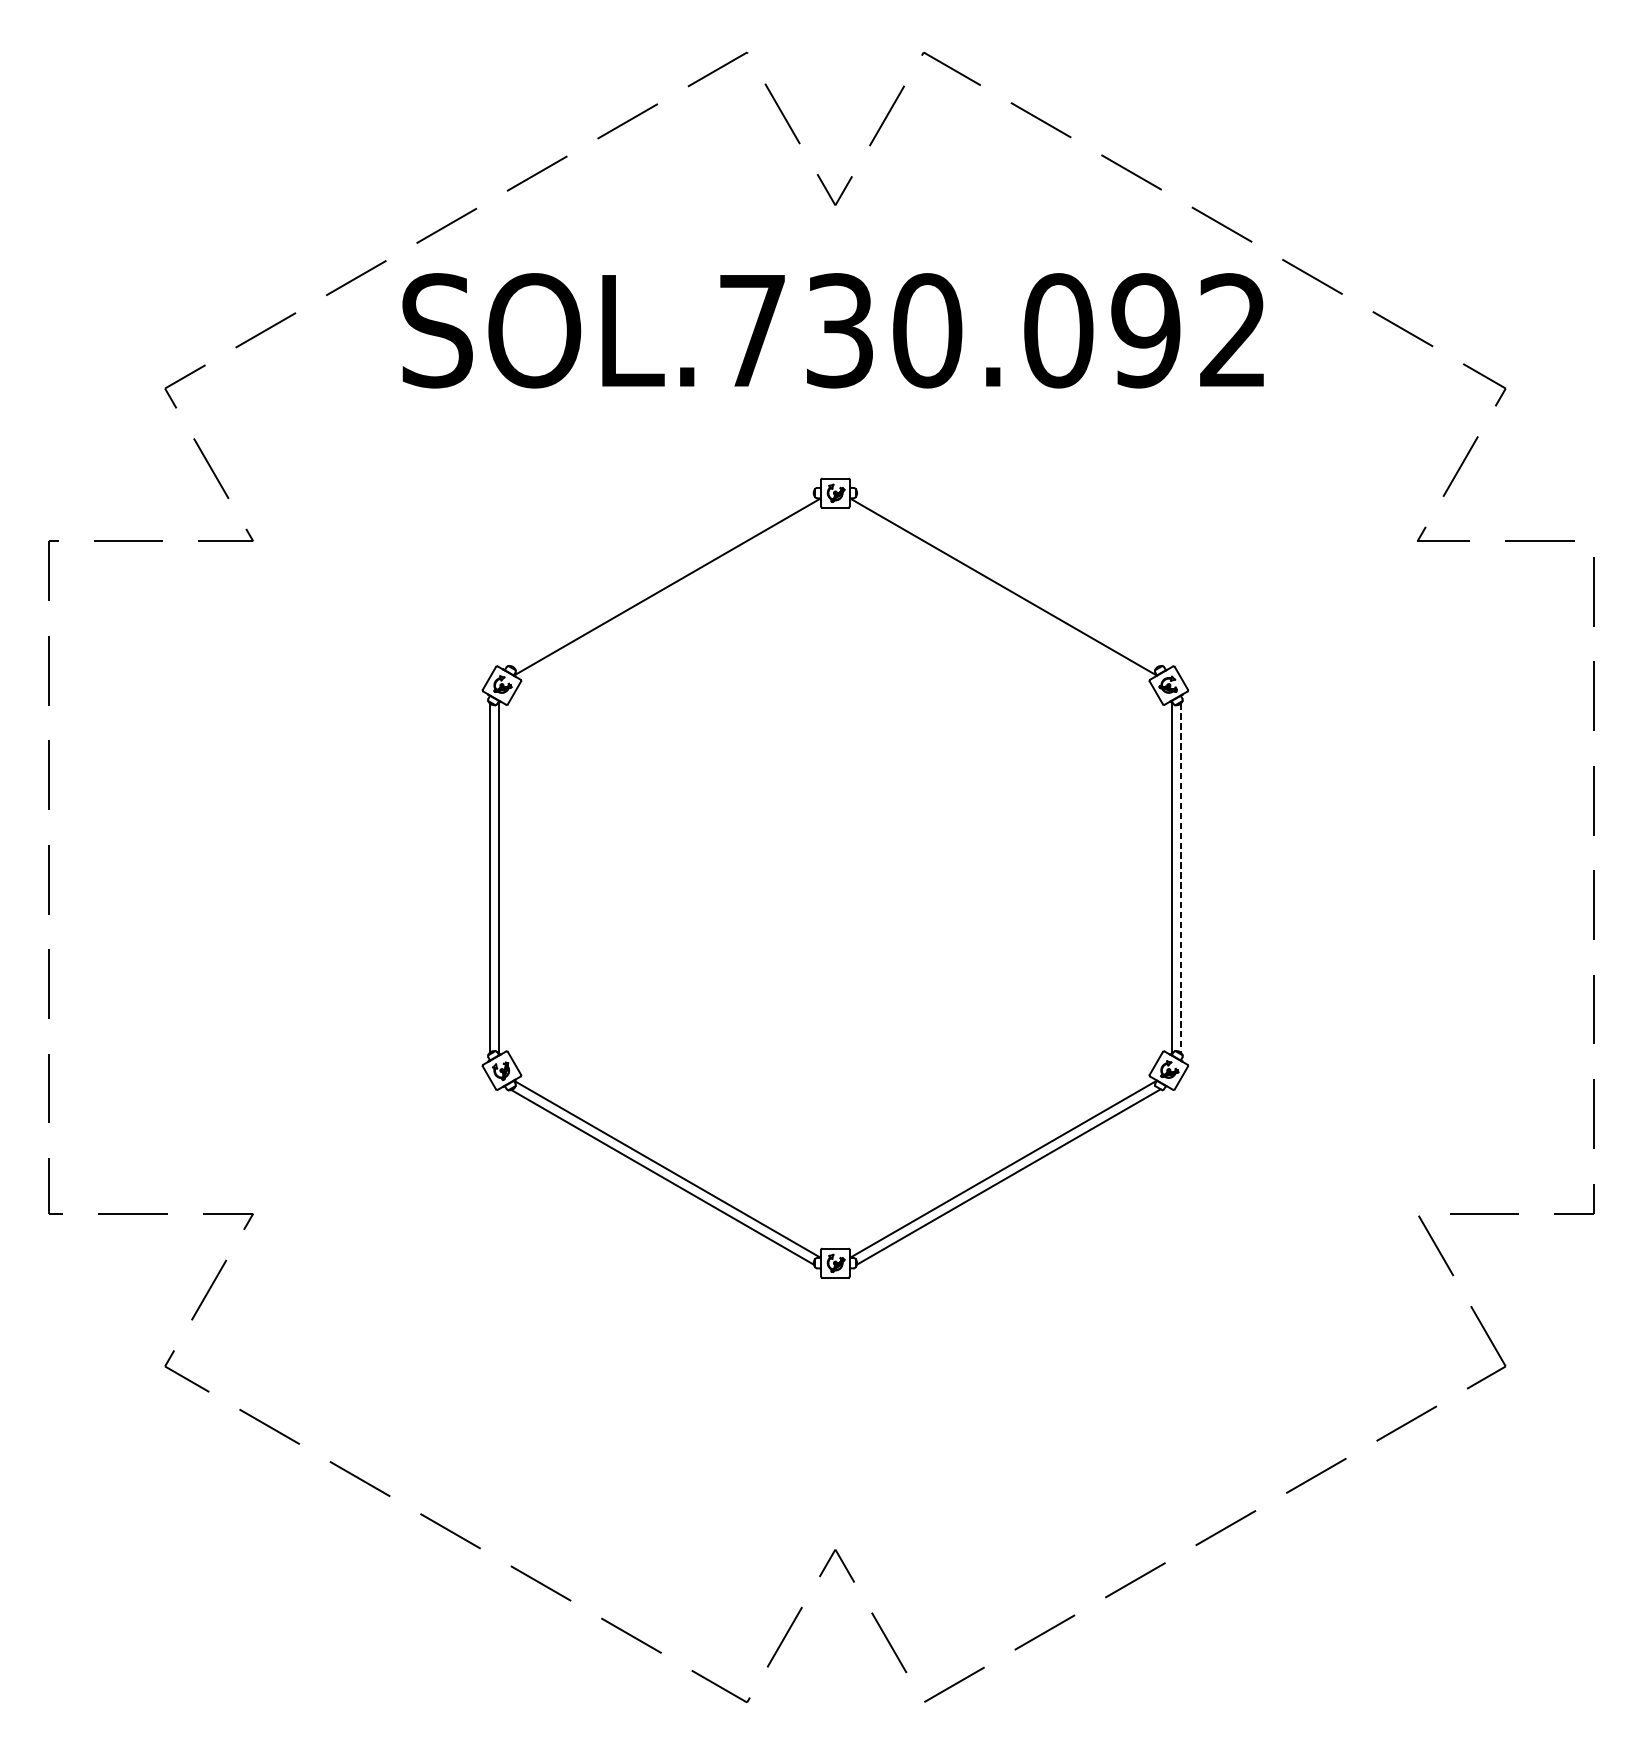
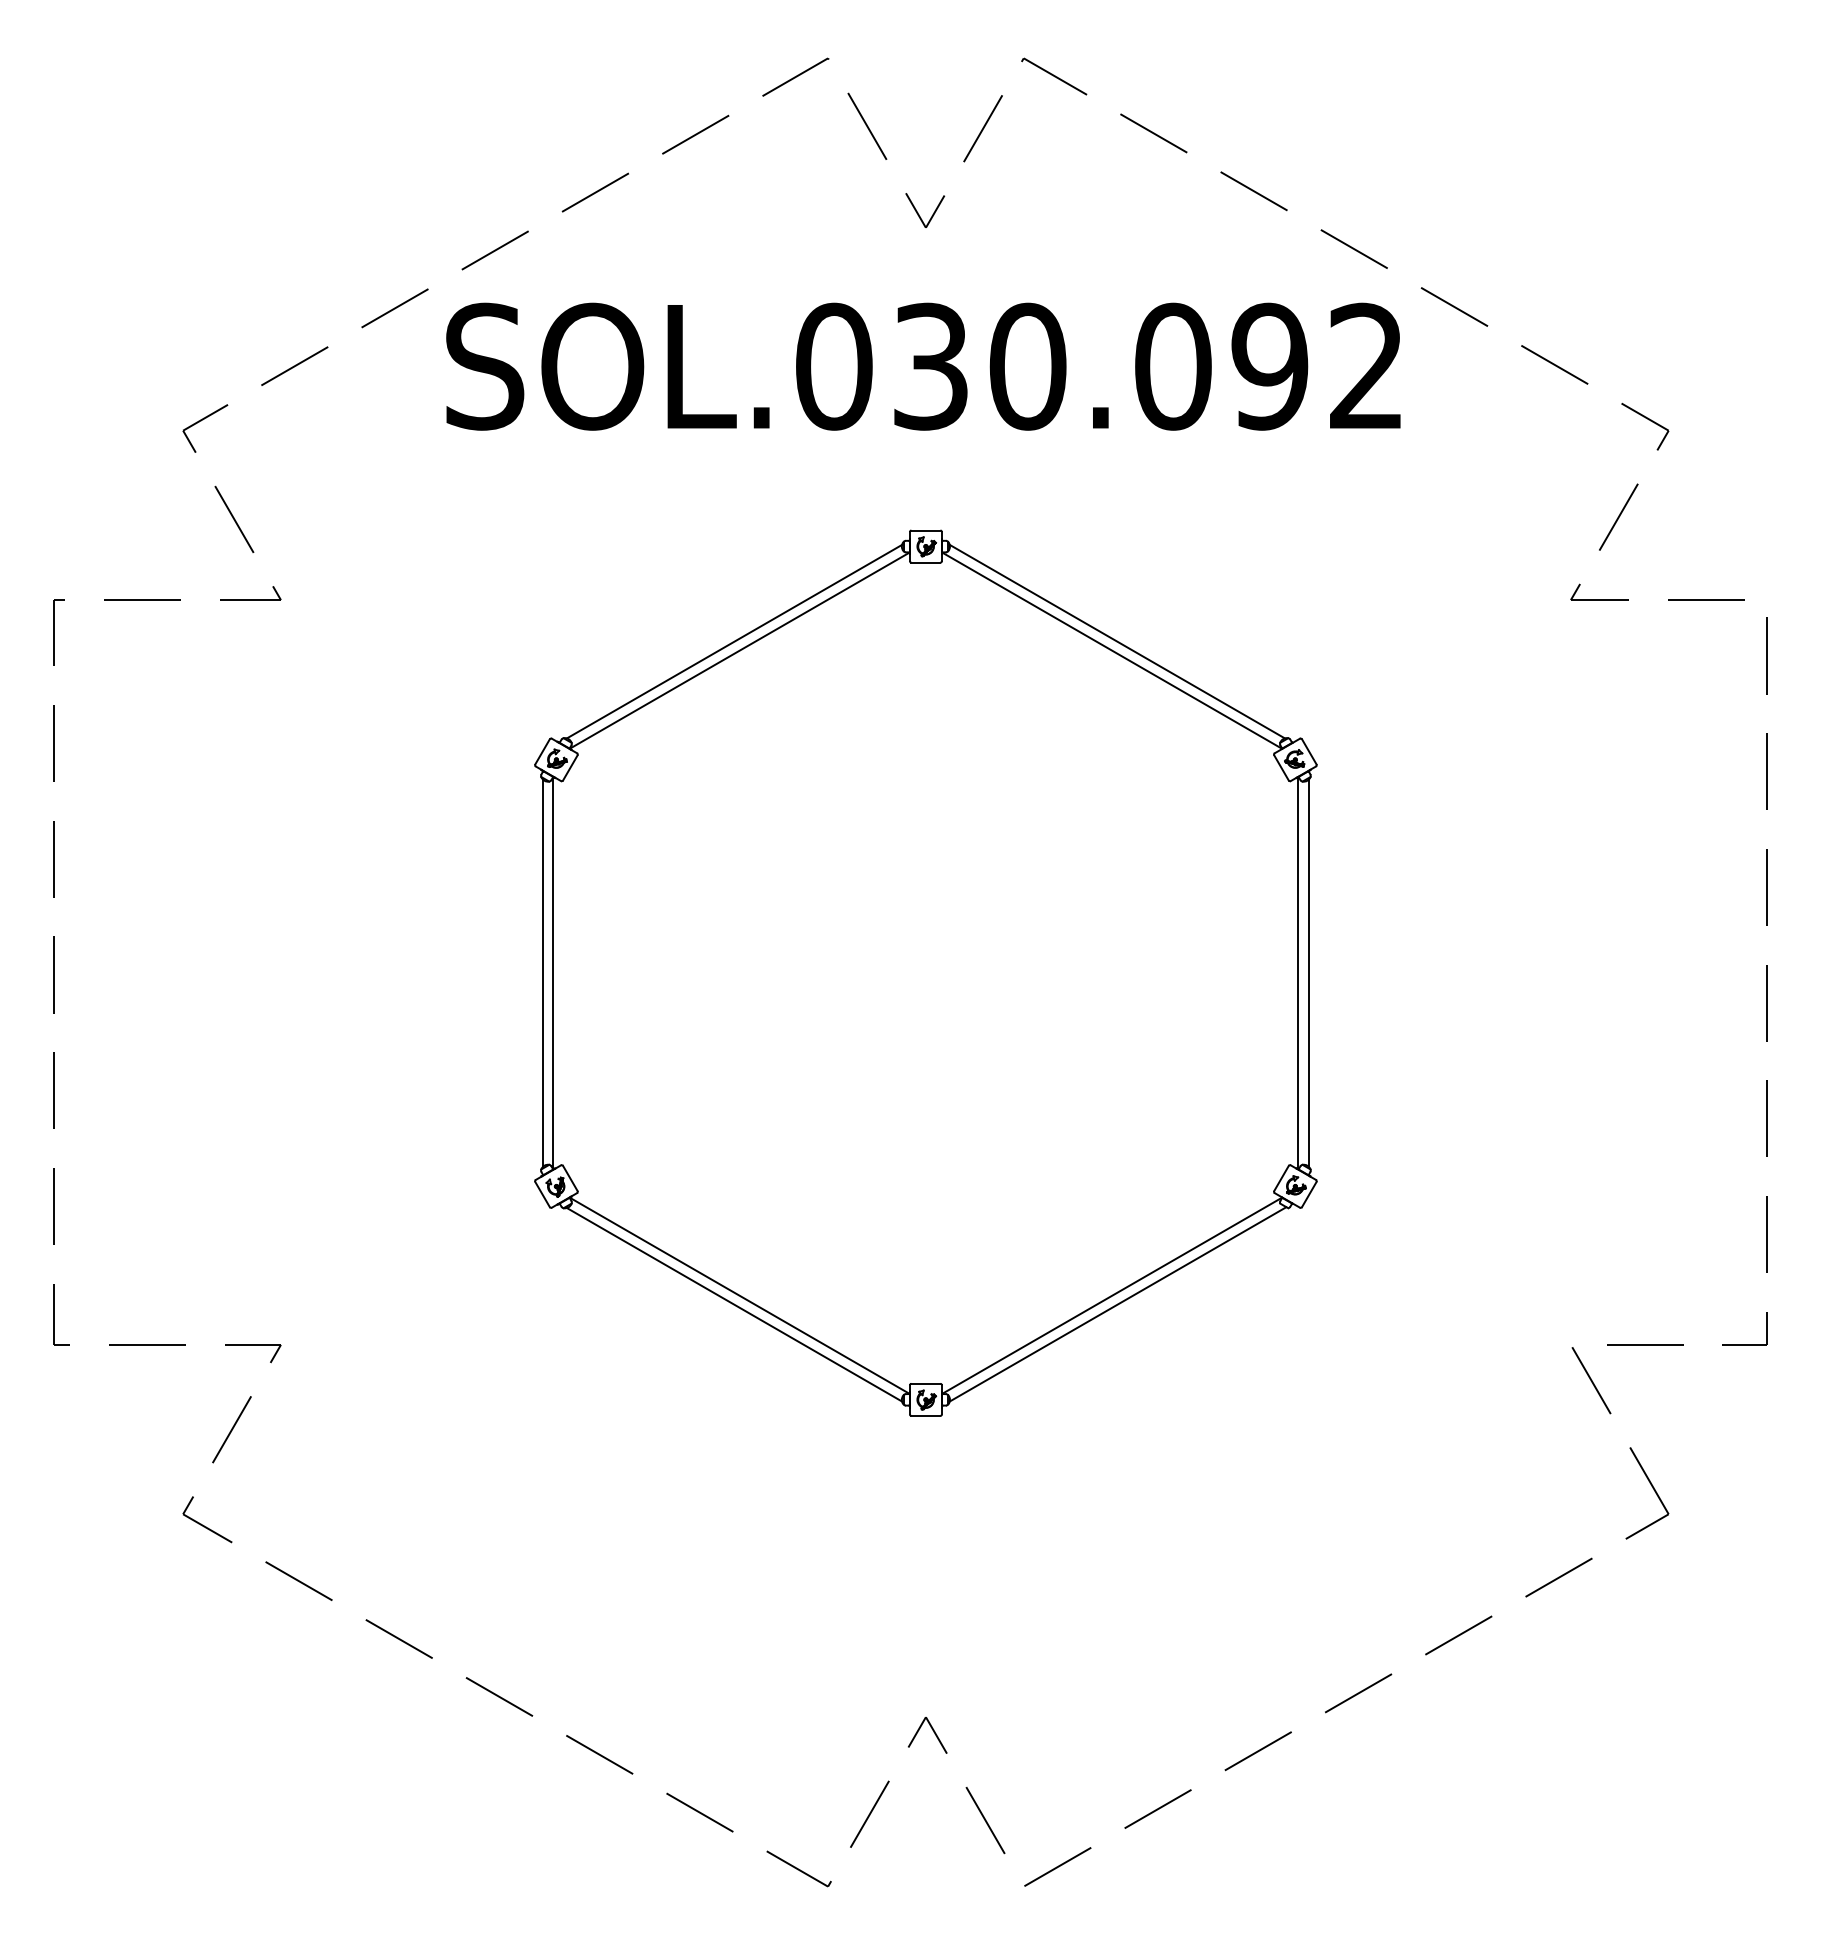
text: (752, 330) -> (834, 366), SOL.730.092 -> SOL.030.092
line: (662, 578) -> (734, 641), added
line: (1007, 578) -> (1116, 641), added
line: (1180, 878) -> (1308, 973), dashed -> solid

